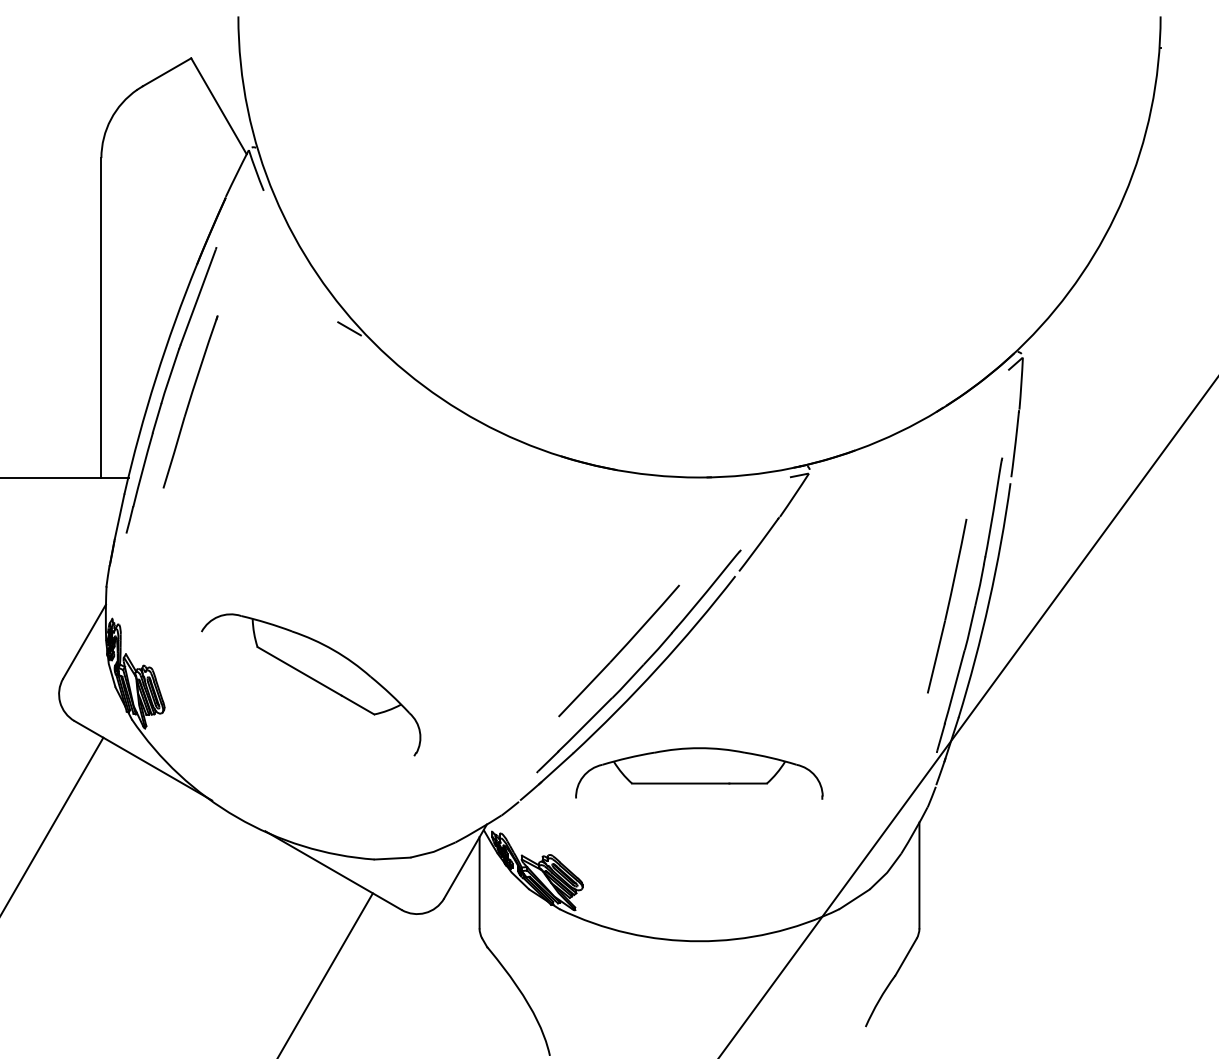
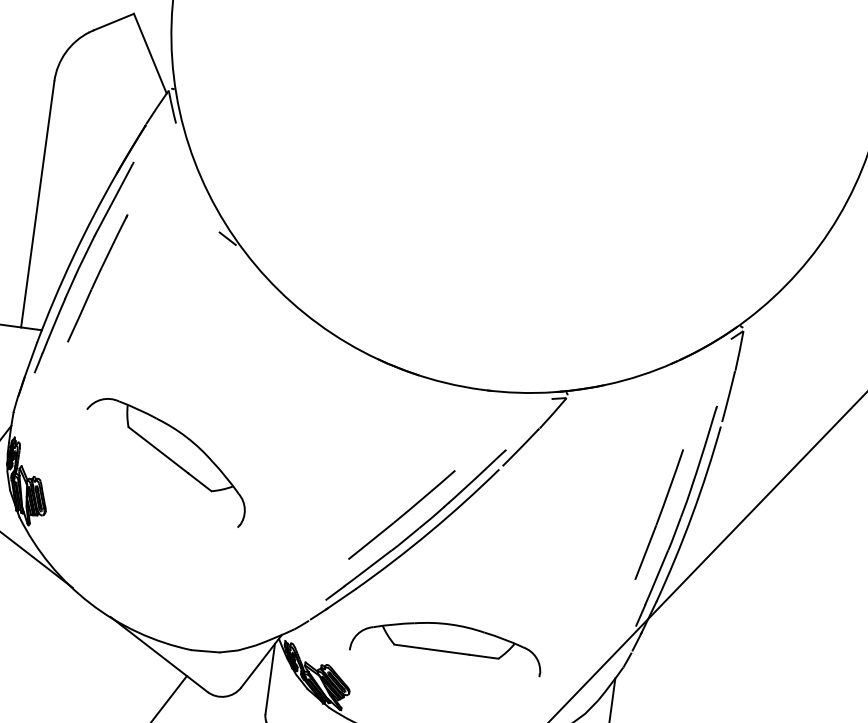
part: (311, 684) -> (166, 461), moved
part: (699, 773) -> (447, 643), moved

